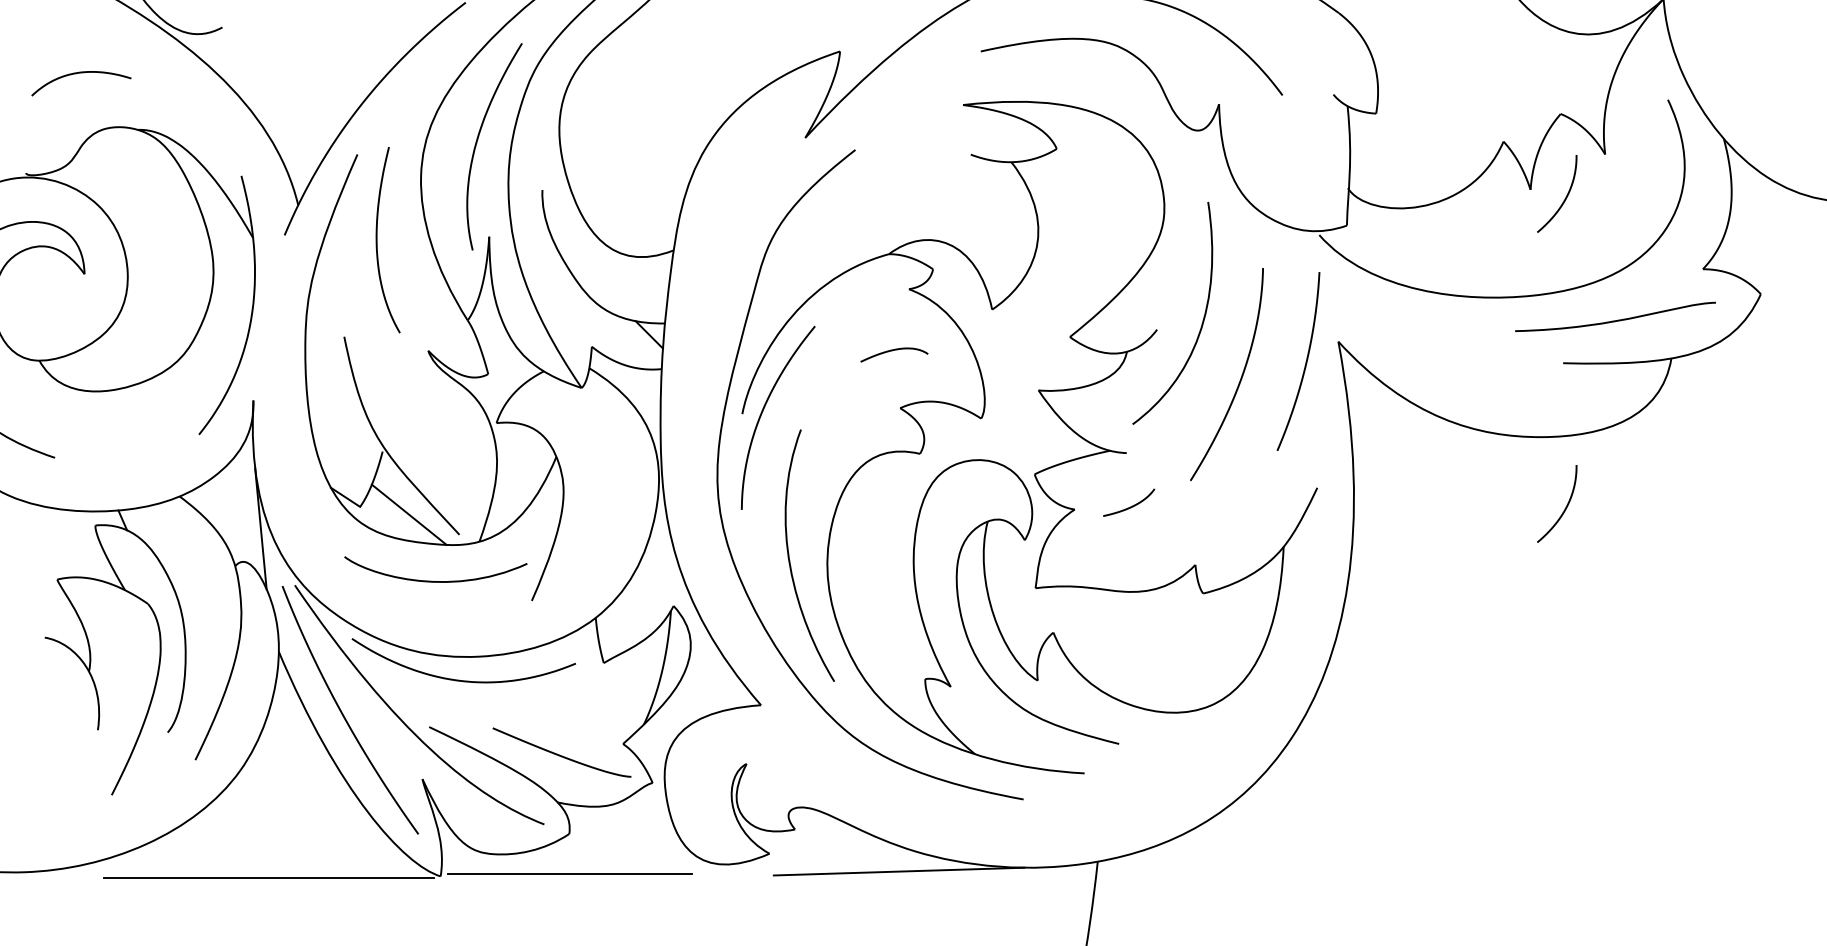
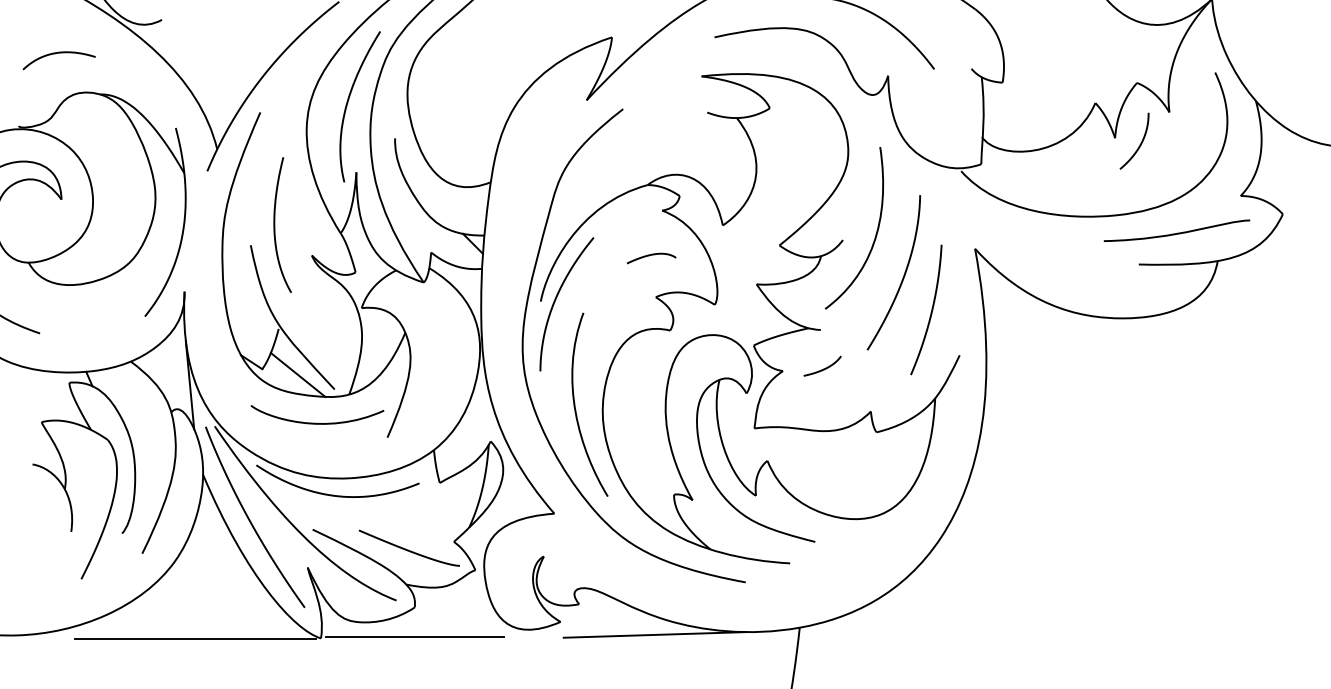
curve: (377, 240) -> (274, 225), moved
curve: (1305, 361) -> (931, 309), moved
curve: (1564, 508) -> (1139, 370), removed

